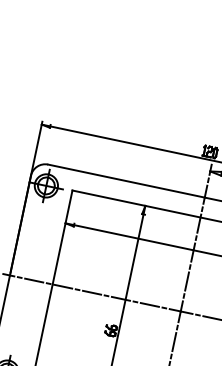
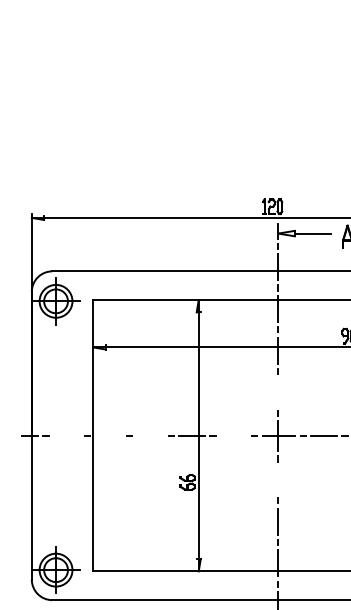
line: (34, 280) -> (66, 435), removed
line: (187, 281) -> (278, 392), removed
line: (63, 286) -> (108, 435), removed
line: (92, 292) -> (150, 435), removed
line: (149, 304) -> (233, 435), removed
line: (174, 341) -> (278, 479), removed

